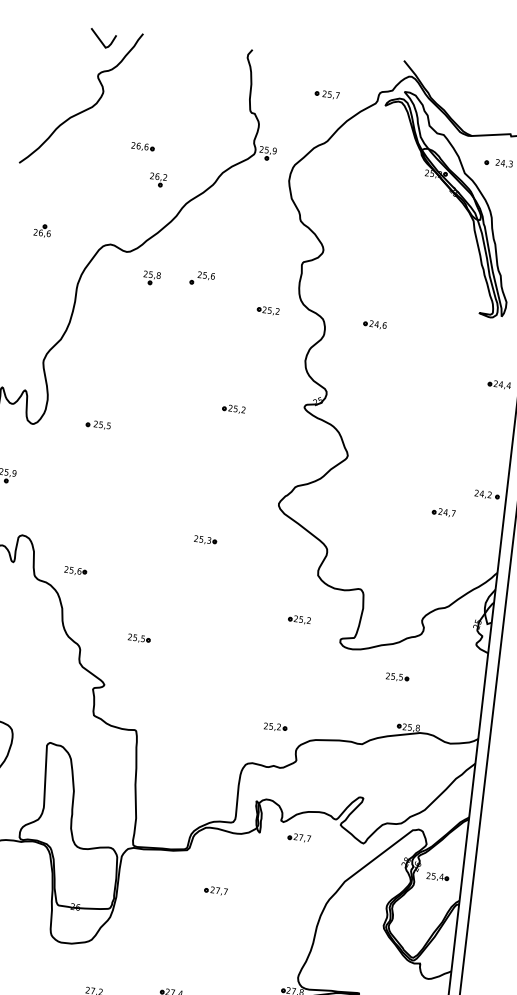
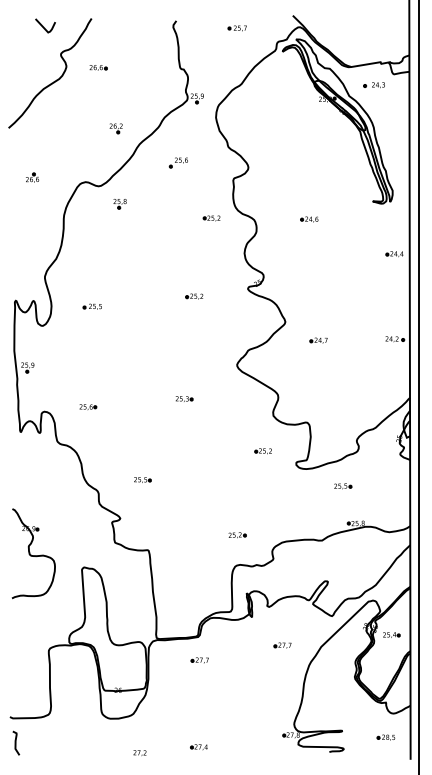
line: (100, 39) -> (43, 26), moved
part: (326, 94) -> (236, 28), moved
part: (142, 146) -> (98, 67), moved
part: (200, 277) -> (177, 162), moved
part: (375, 324) -> (309, 219), moved
part: (97, 424) -> (91, 306), moved
part: (443, 512) -> (318, 340), moved
part: (75, 571) -> (88, 407), moved
part: (275, 727) -> (237, 535), moved
part: (299, 837) -> (282, 645), moved
part: (215, 890) -> (199, 660), moved

